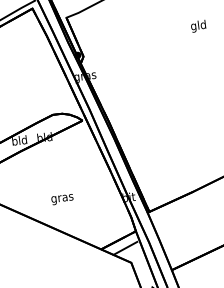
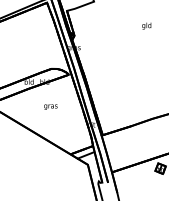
text: (61, 198) -> (50, 106), moved

